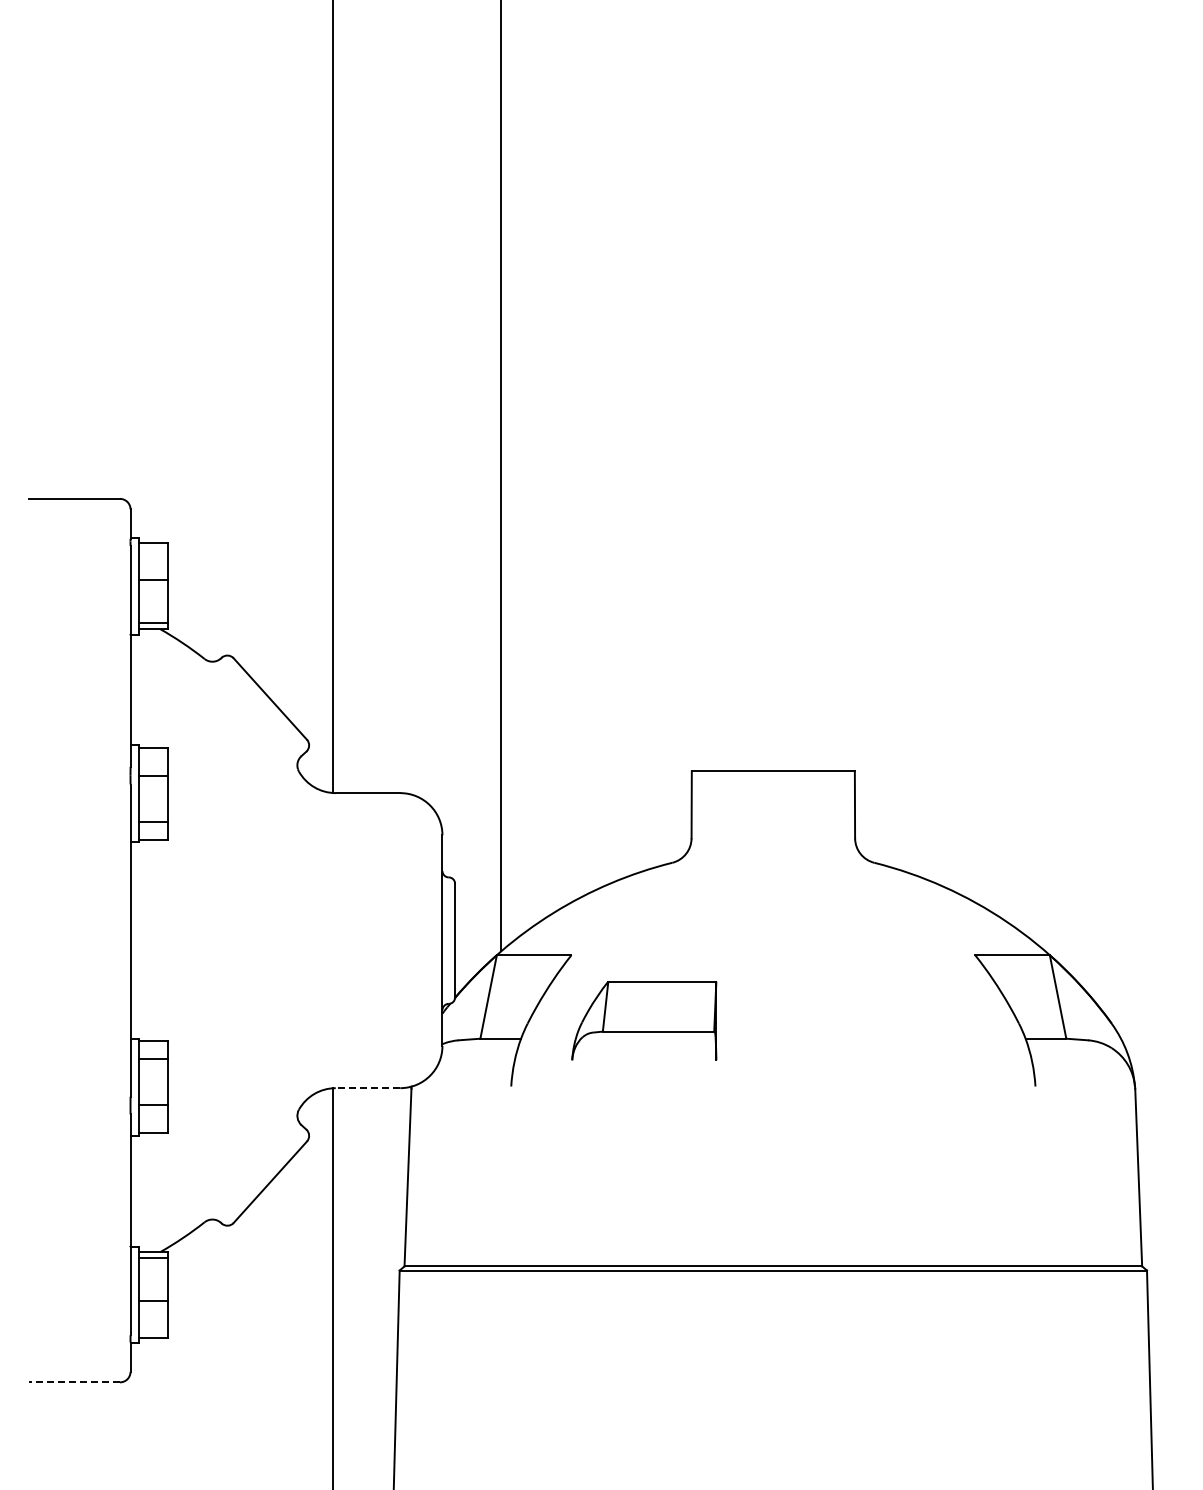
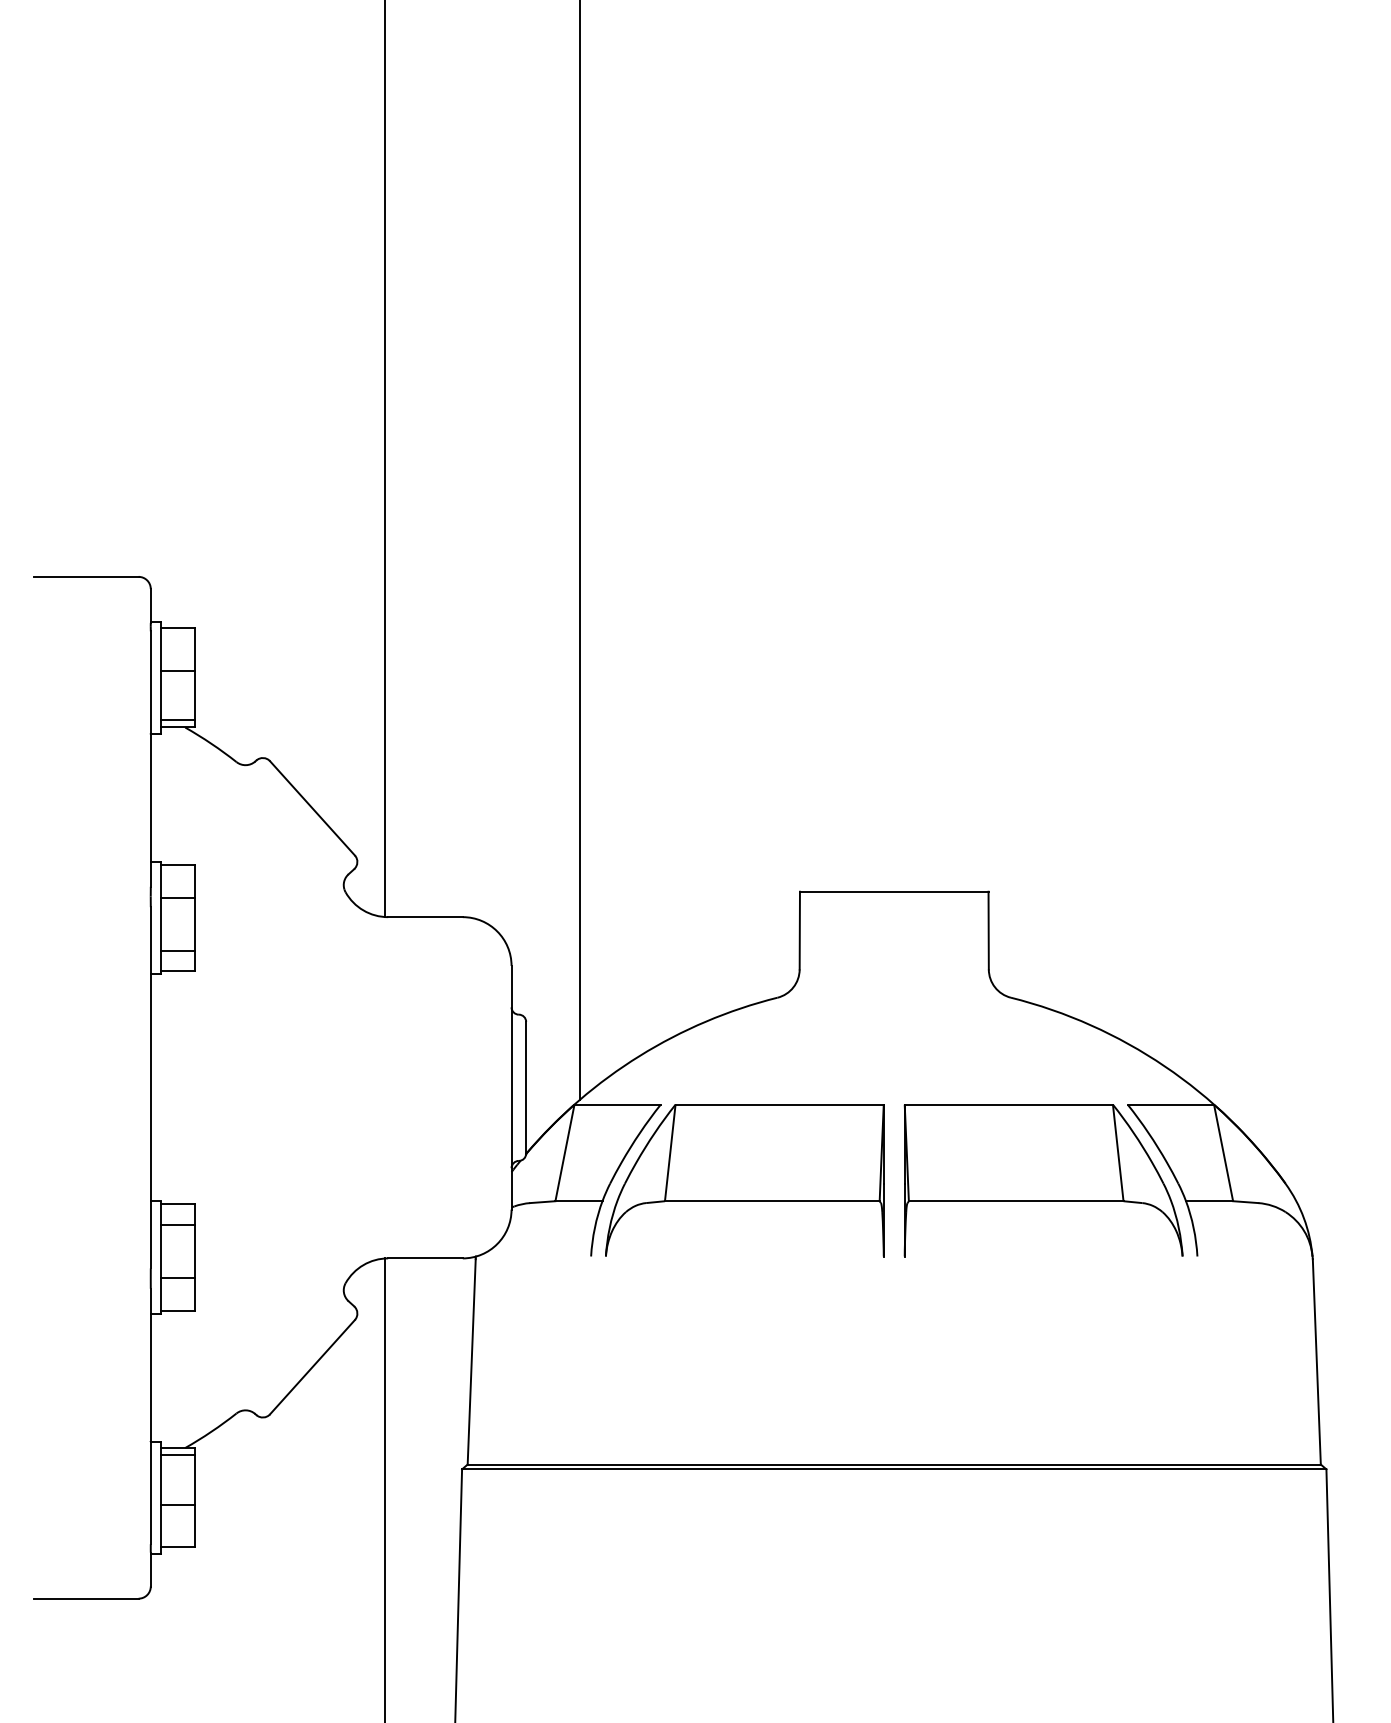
part: (644, 1020) -> (745, 1180), size x1.67
part: (902, 1020) -> (1043, 1180), added
line: (367, 1088) -> (424, 1258), dashed -> solid
line: (74, 1382) -> (85, 1598), dashed -> solid

